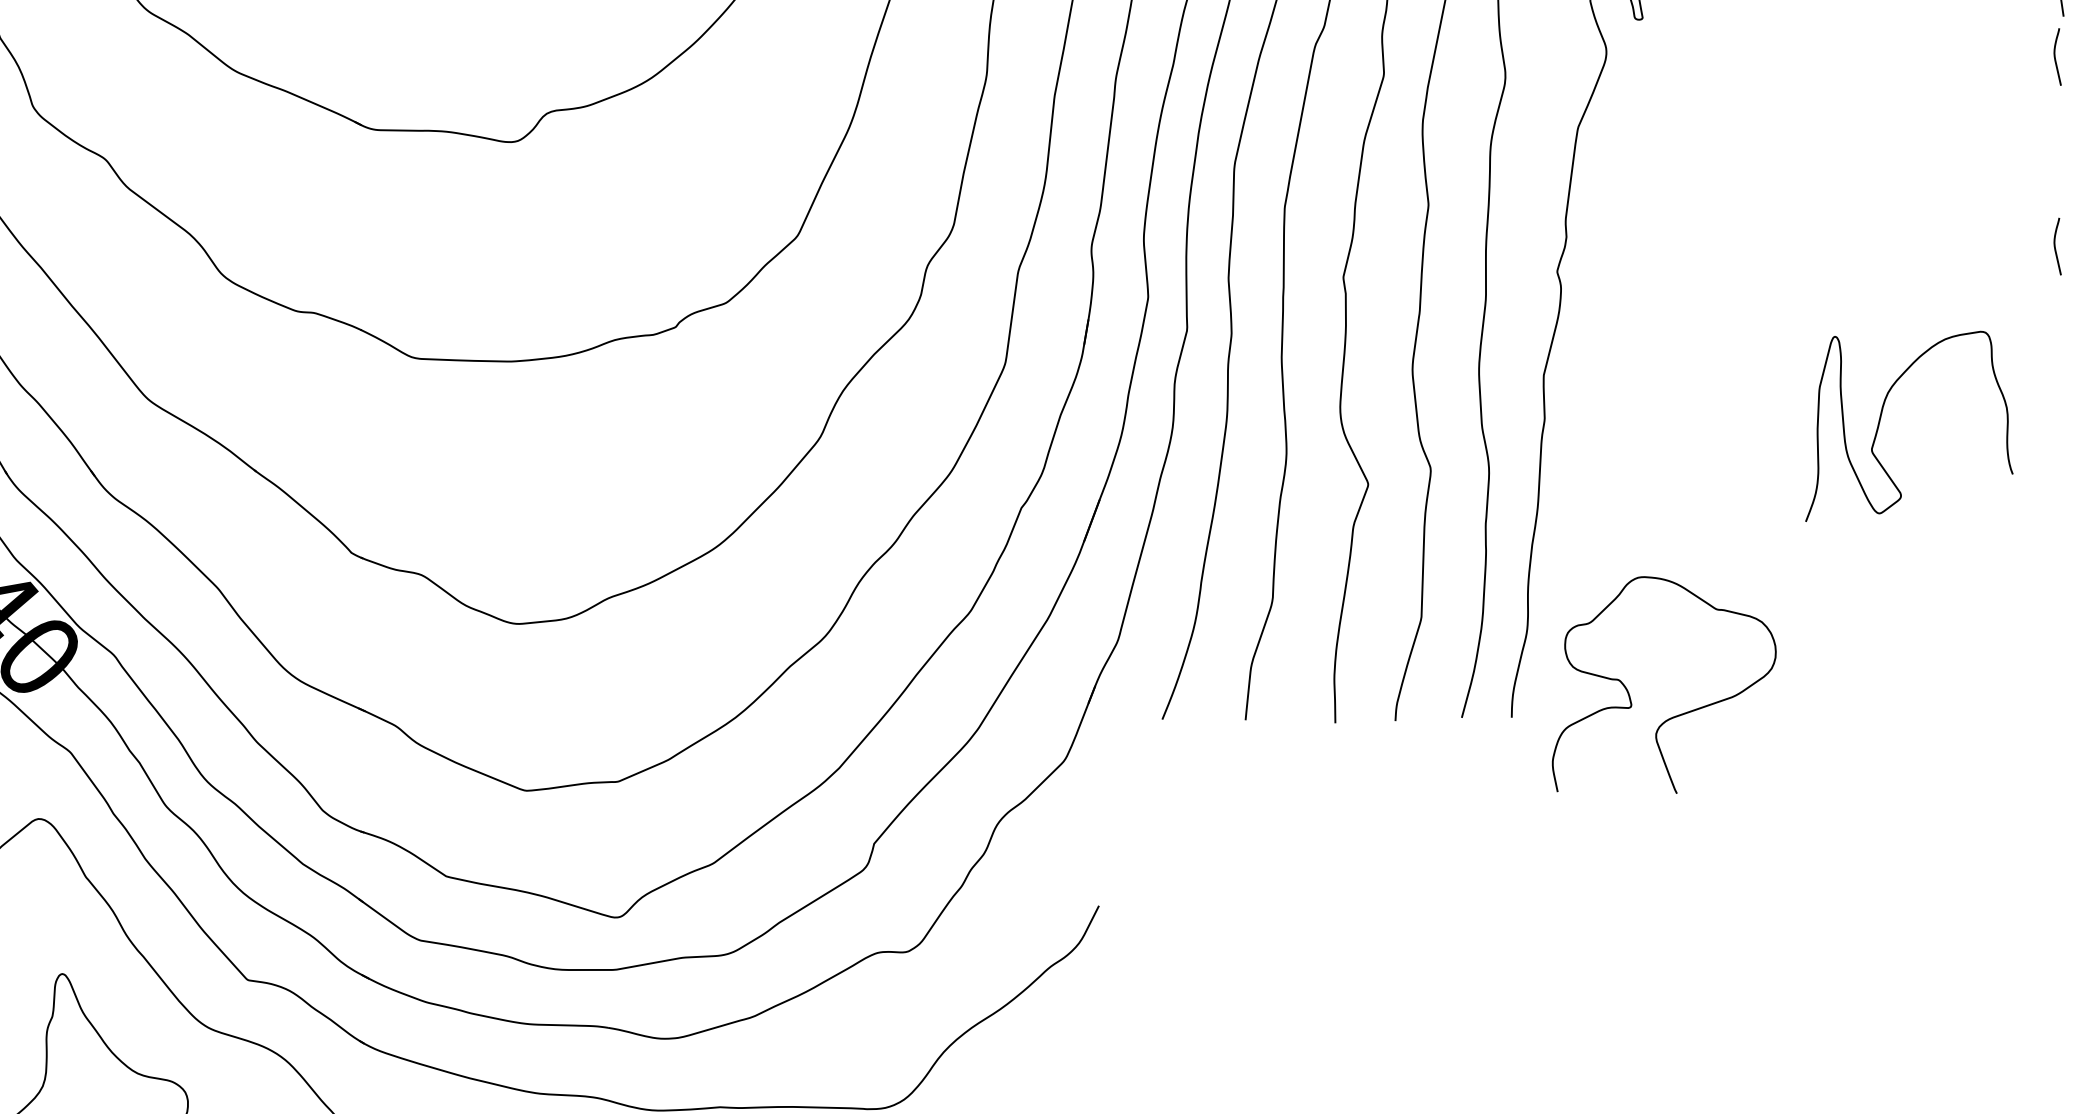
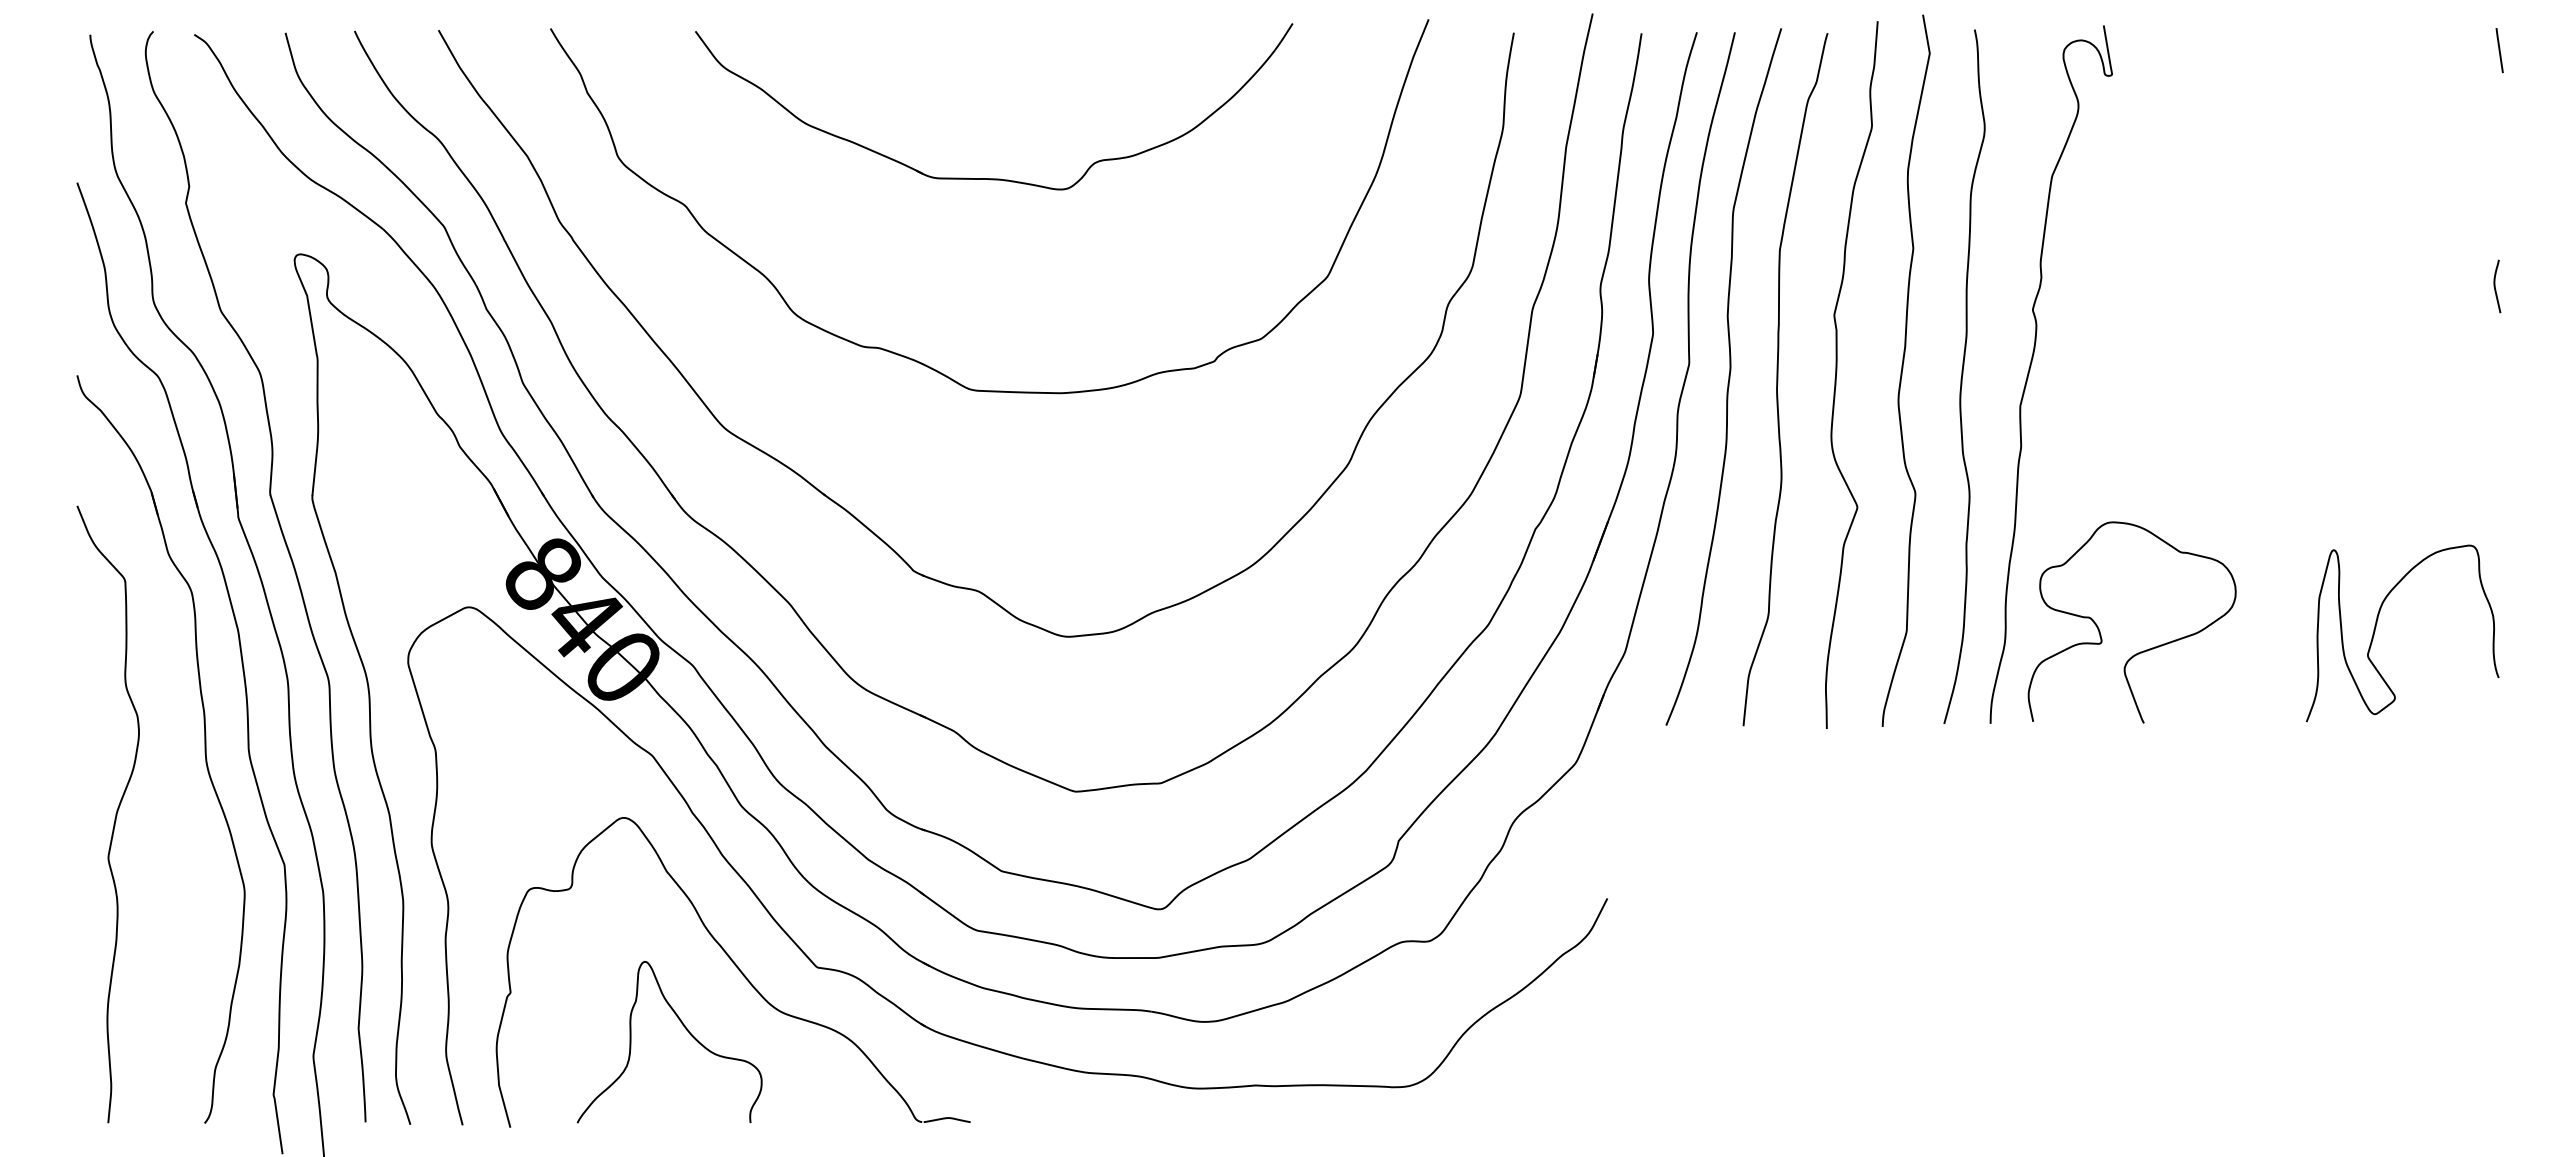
curve: (2055, 57) -> (2495, 110), removed
curve: (1881, 420) -> (2376, 627), moved
curve: (1673, 716) -> (2140, 651), moved

